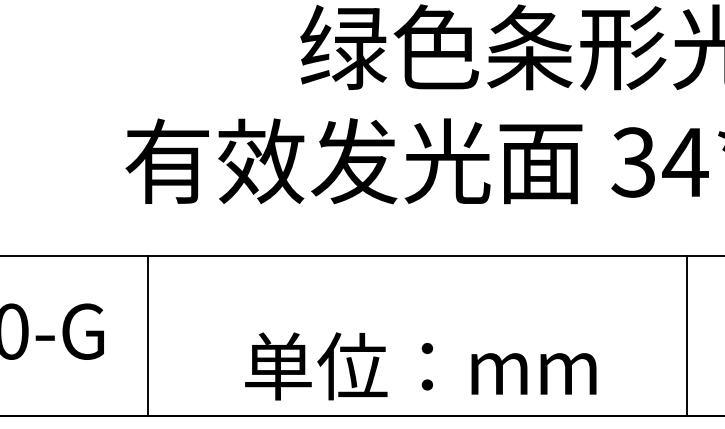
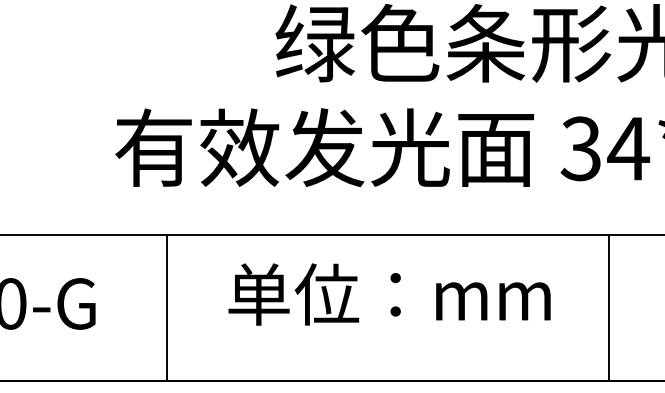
line: (148, 335) -> (167, 307), moved
line: (686, 335) -> (608, 307), moved
text: (420, 366) -> (389, 294), moved

